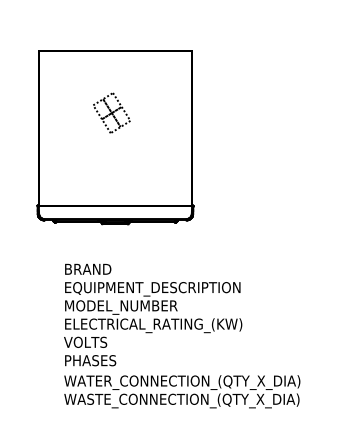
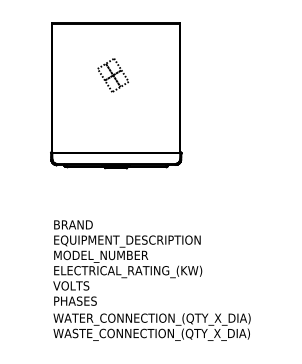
part: (115, 137) -> (116, 95), moved

